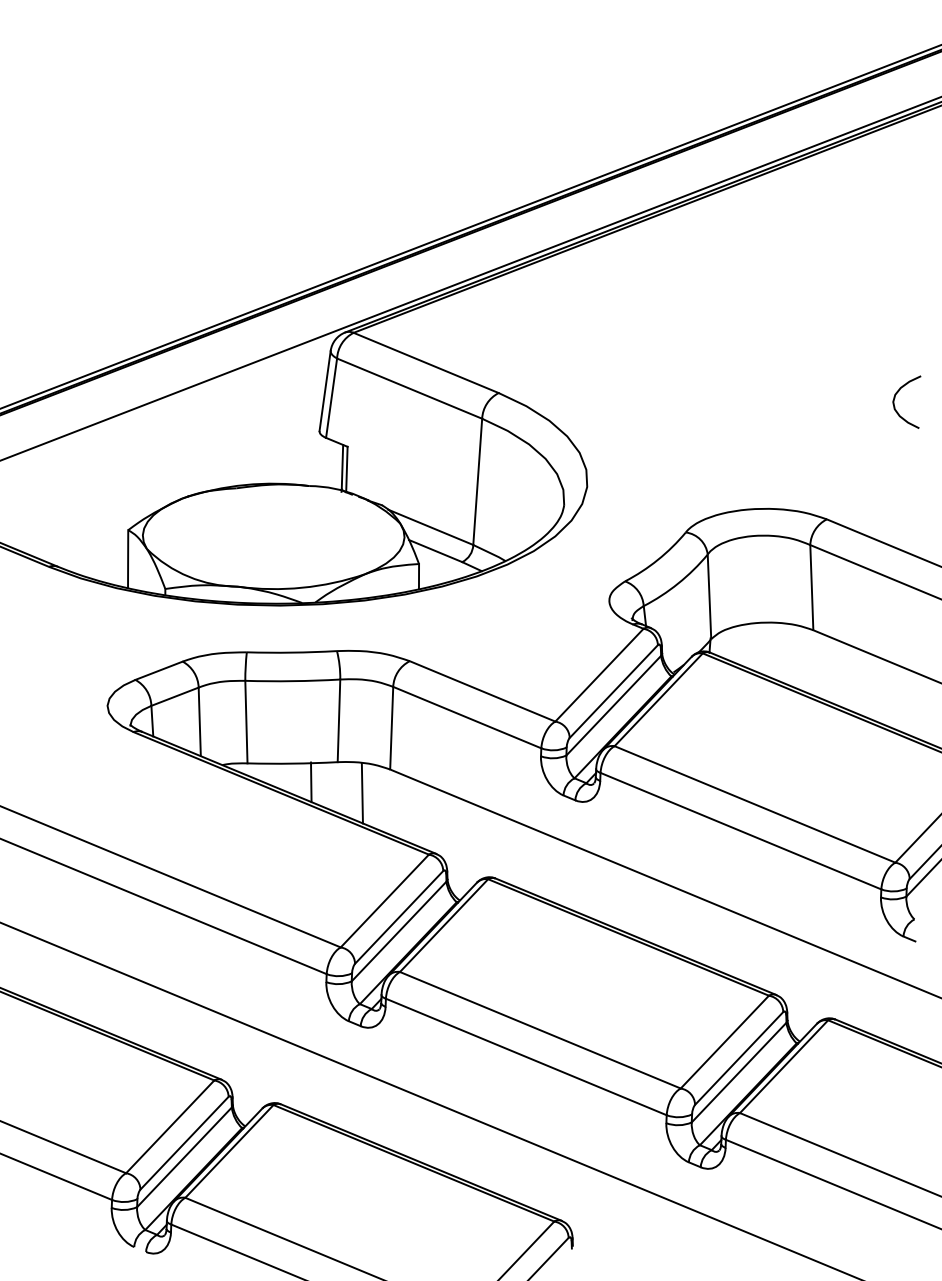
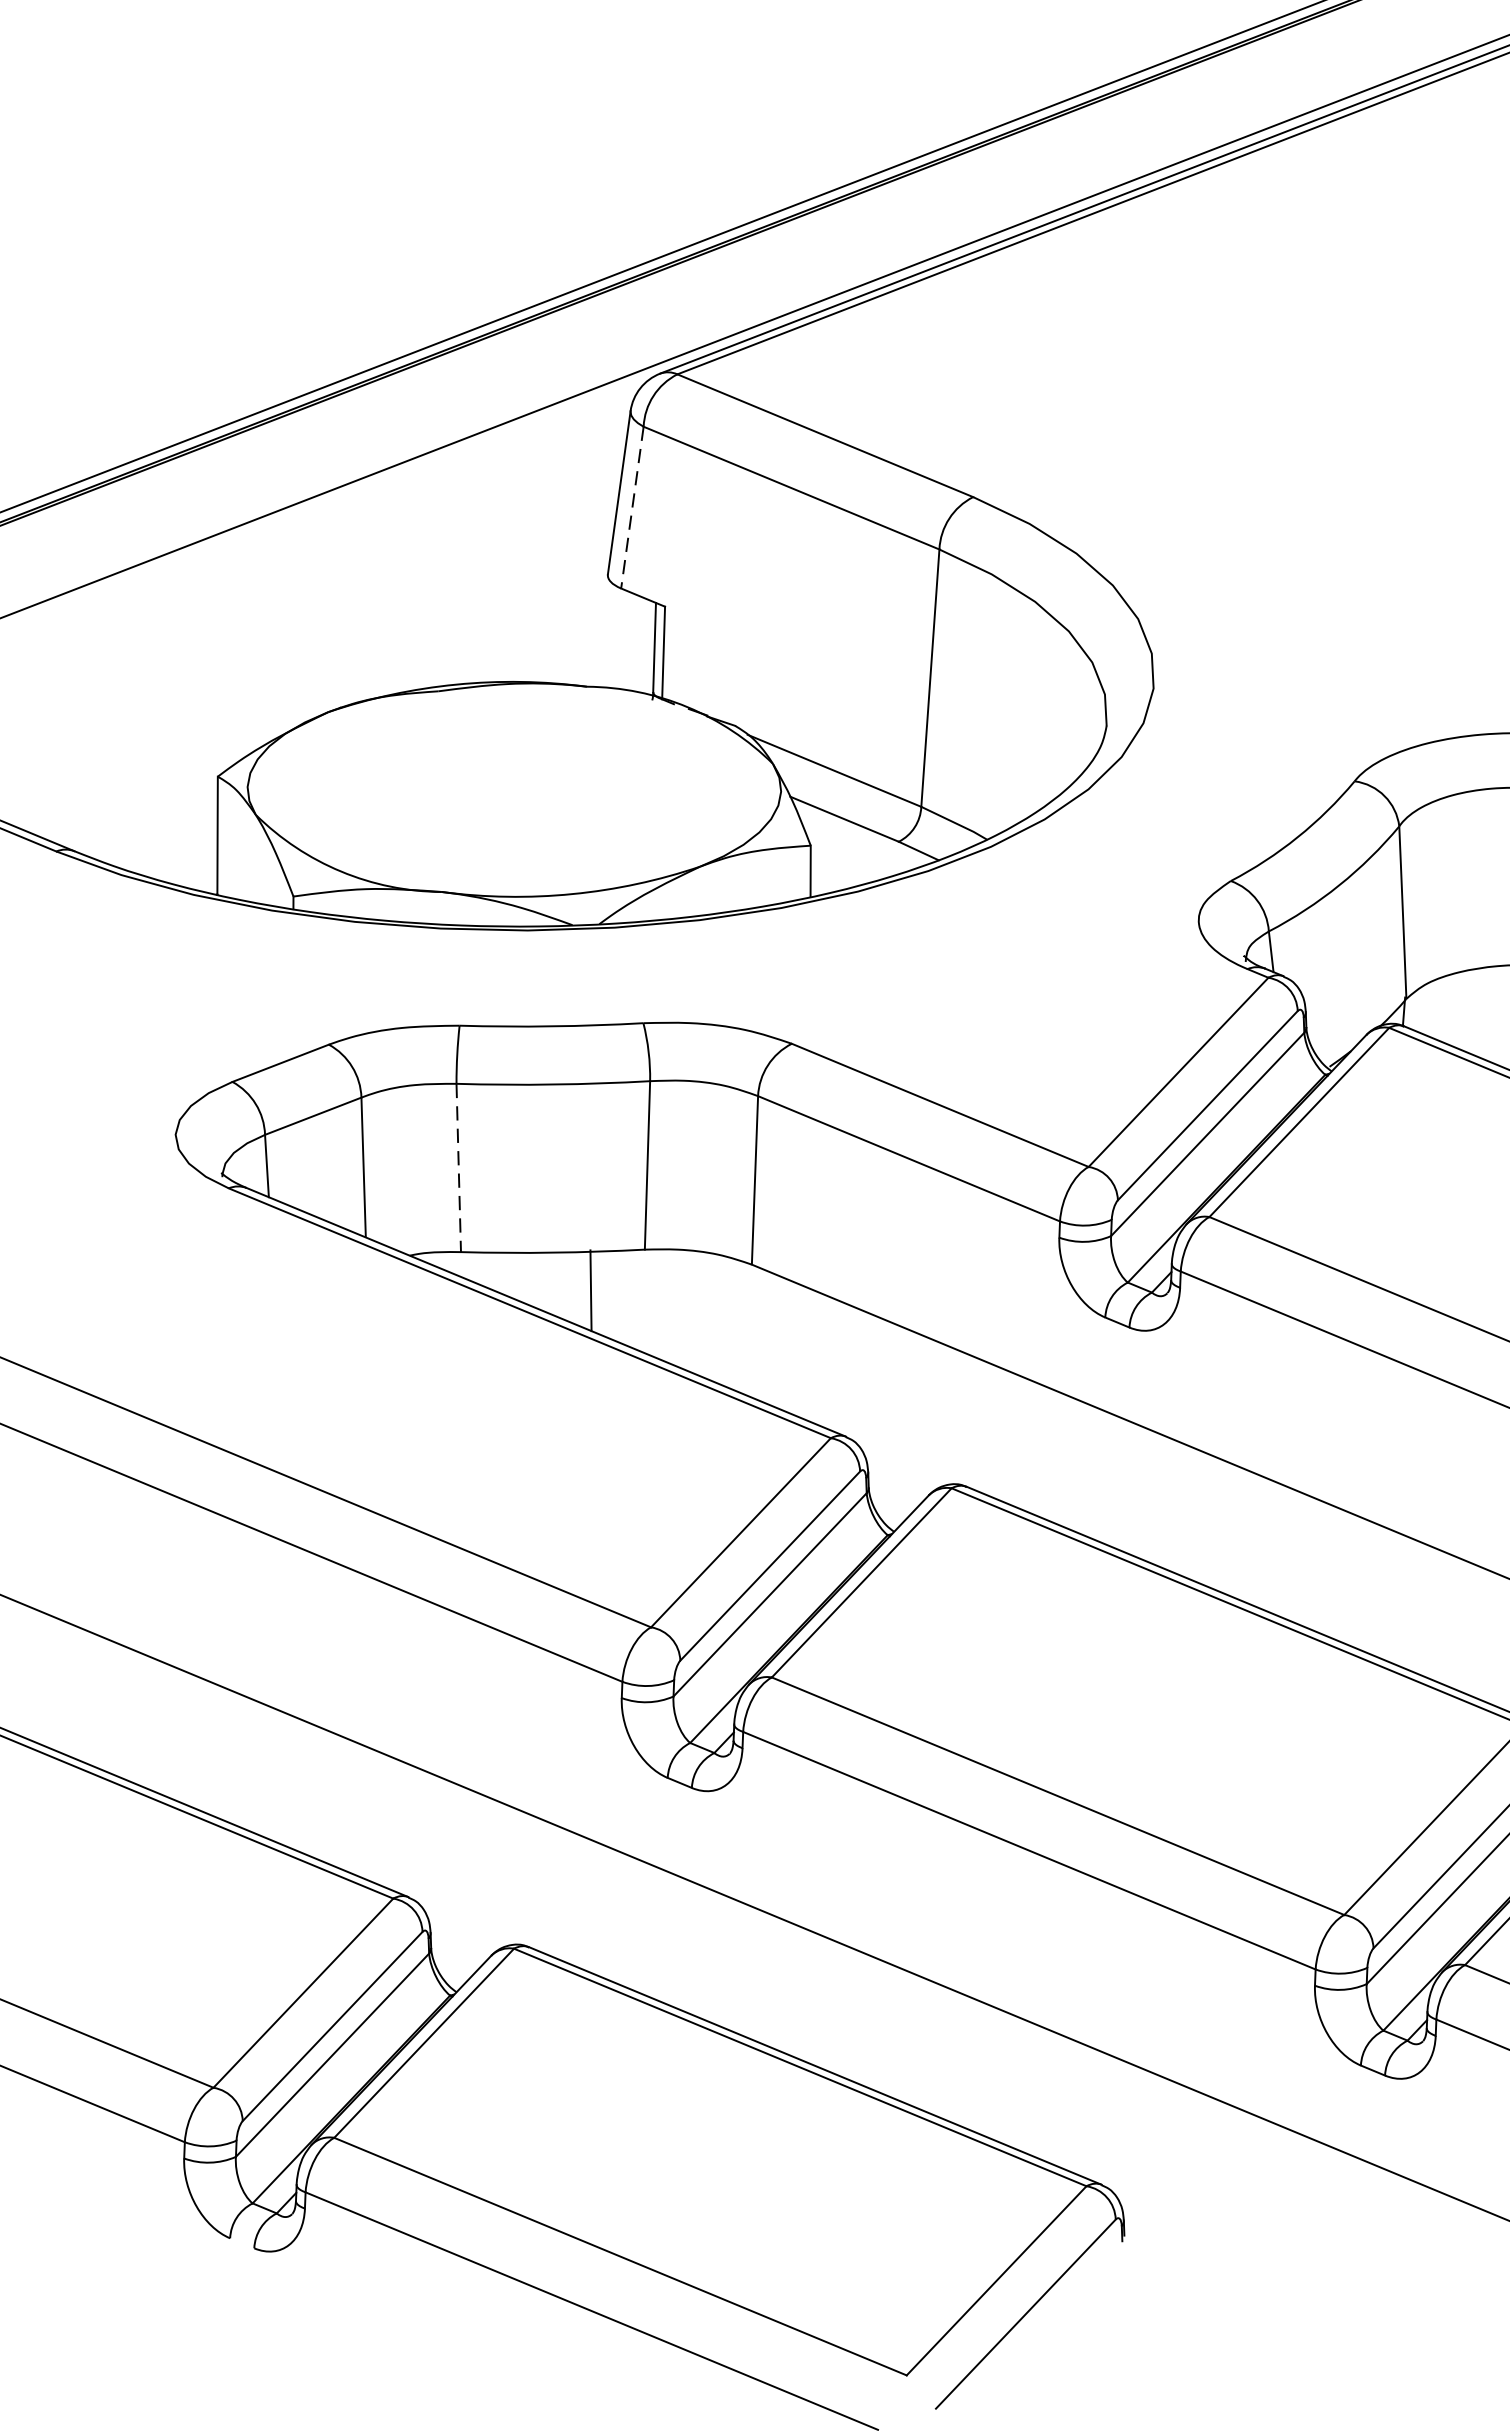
line: (331, 398) -> (632, 508), solid -> dashed
line: (246, 722) -> (458, 1168), solid -> dashed
line: (361, 793) -> (693, 1313), removed

